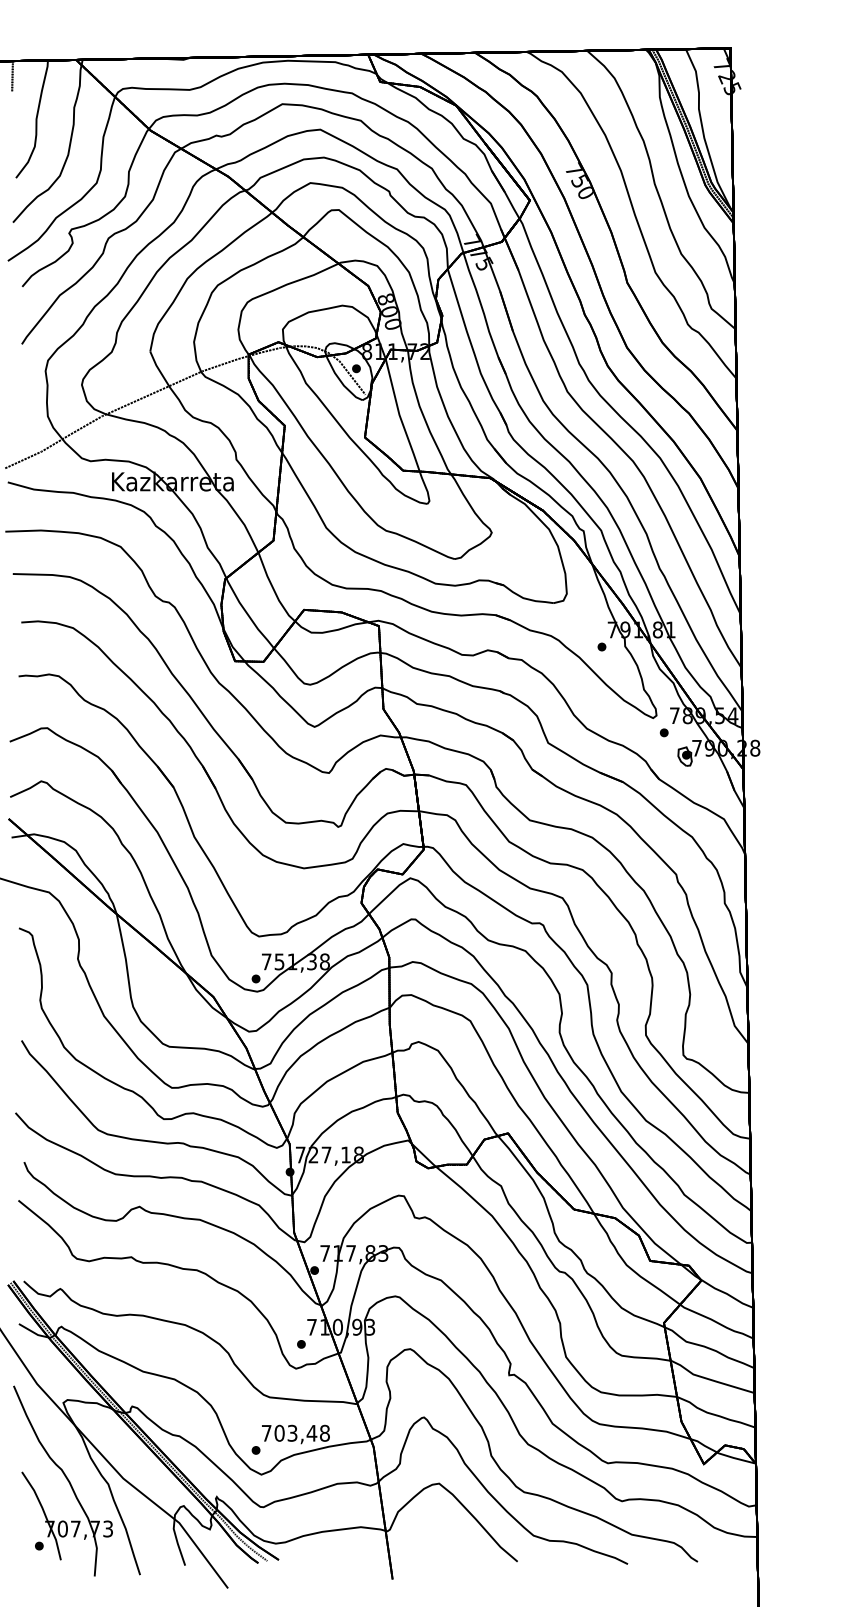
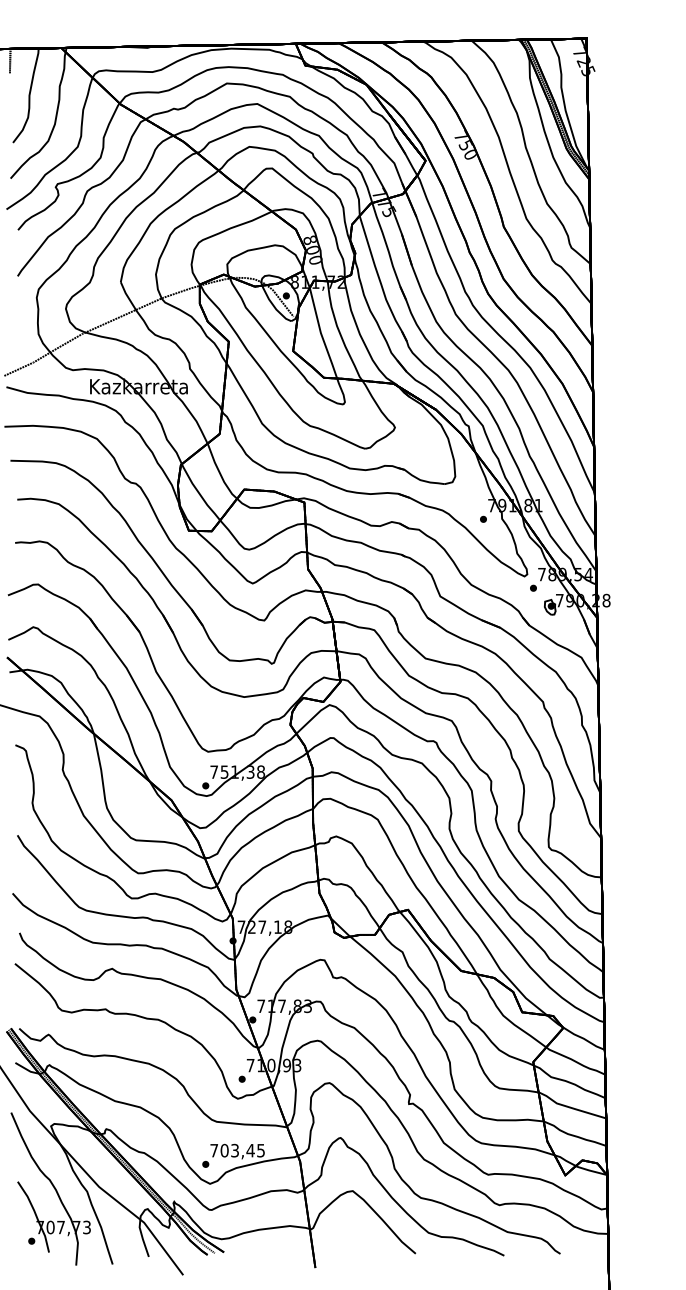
text: (325, 1433) -> (261, 1150), 703,48 -> 703,45

